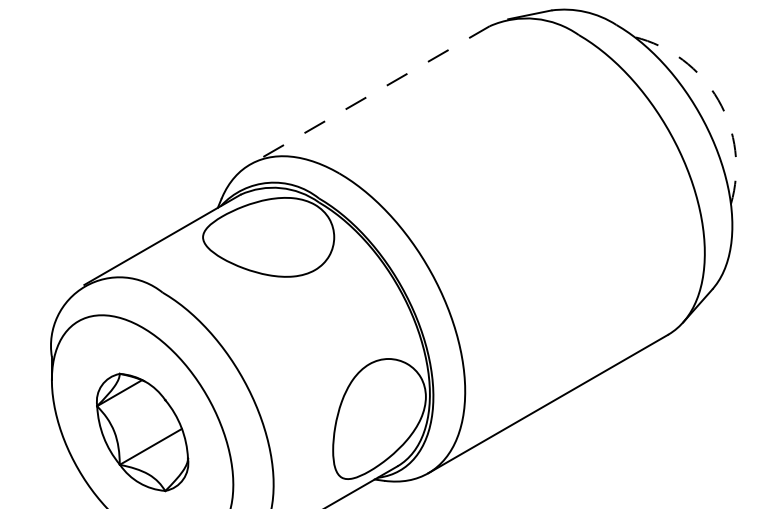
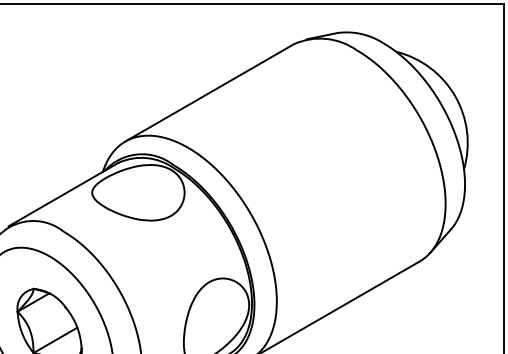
line: (369, 95) -> (209, 92), dashed -> solid
arc: (718, 100) -> (455, 96), dashed -> solid

